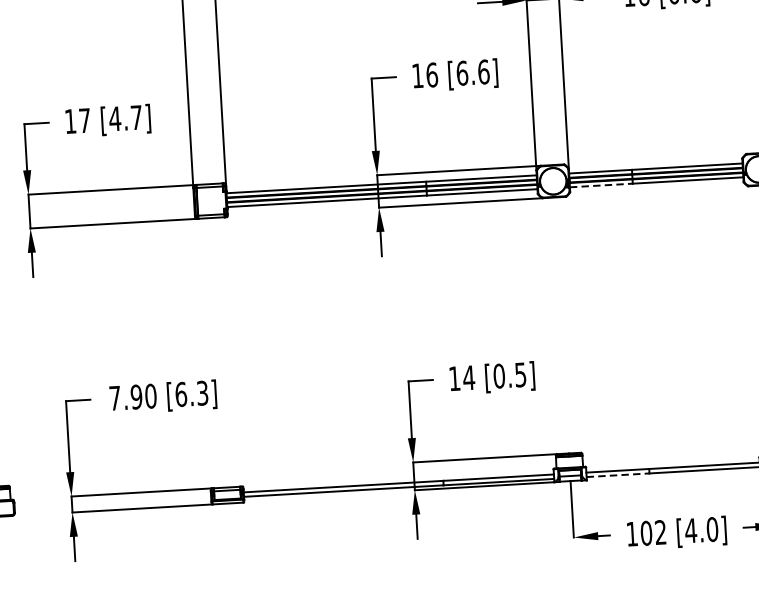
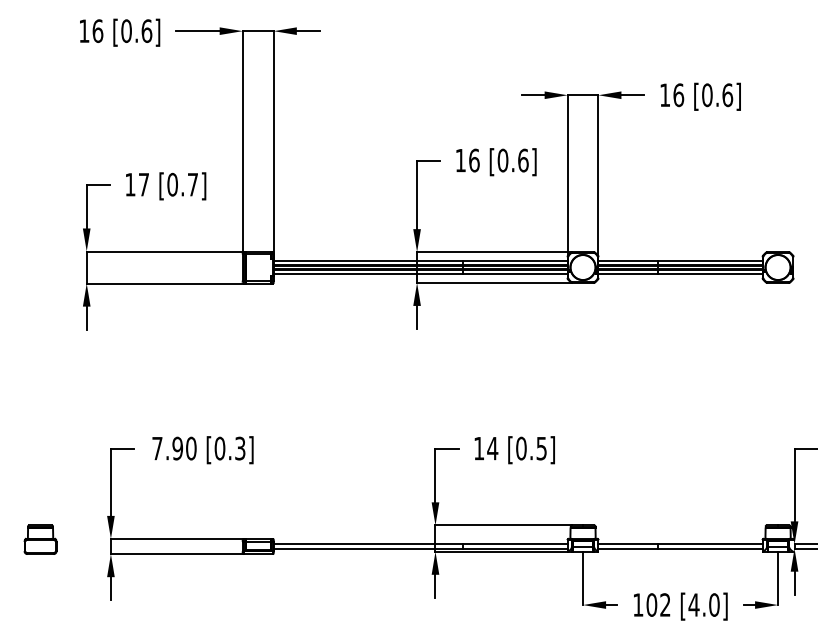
text: (461, 73) -> (502, 160), [6.6] -> [0.6]
text: (114, 118) -> (172, 184), [4.7] -> [0.7]
line: (601, 185) -> (628, 274), dashed -> solid
text: (180, 394) -> (219, 448), [6.3] -> [0.3]
line: (618, 475) -> (628, 548), dashed -> solid

